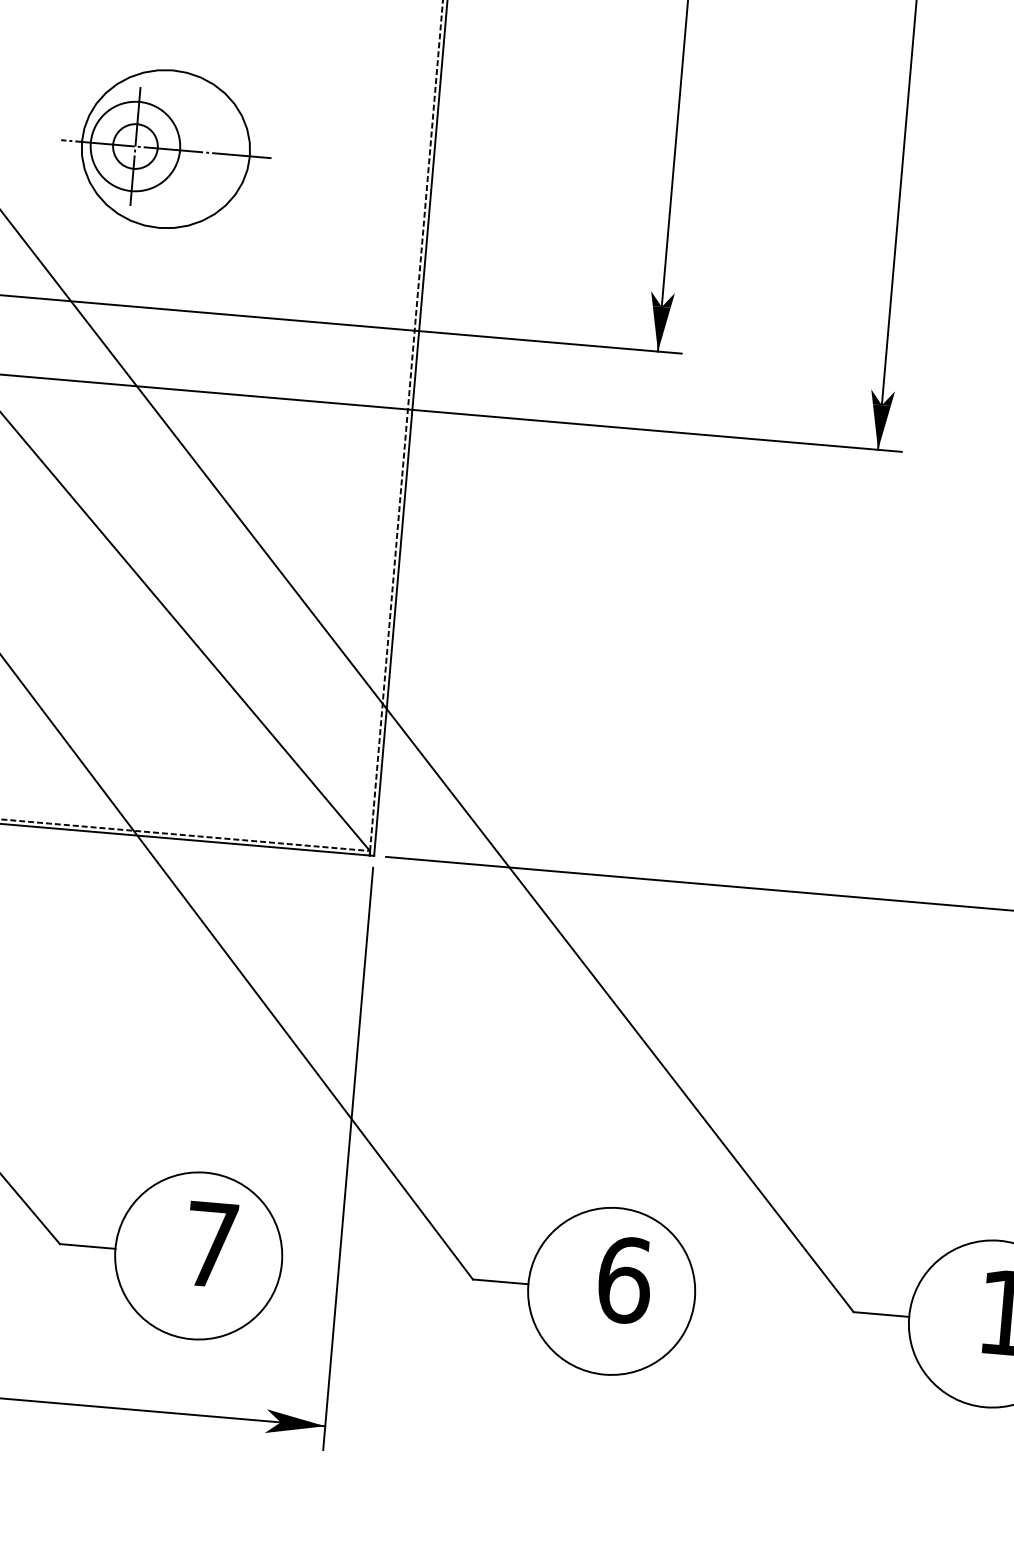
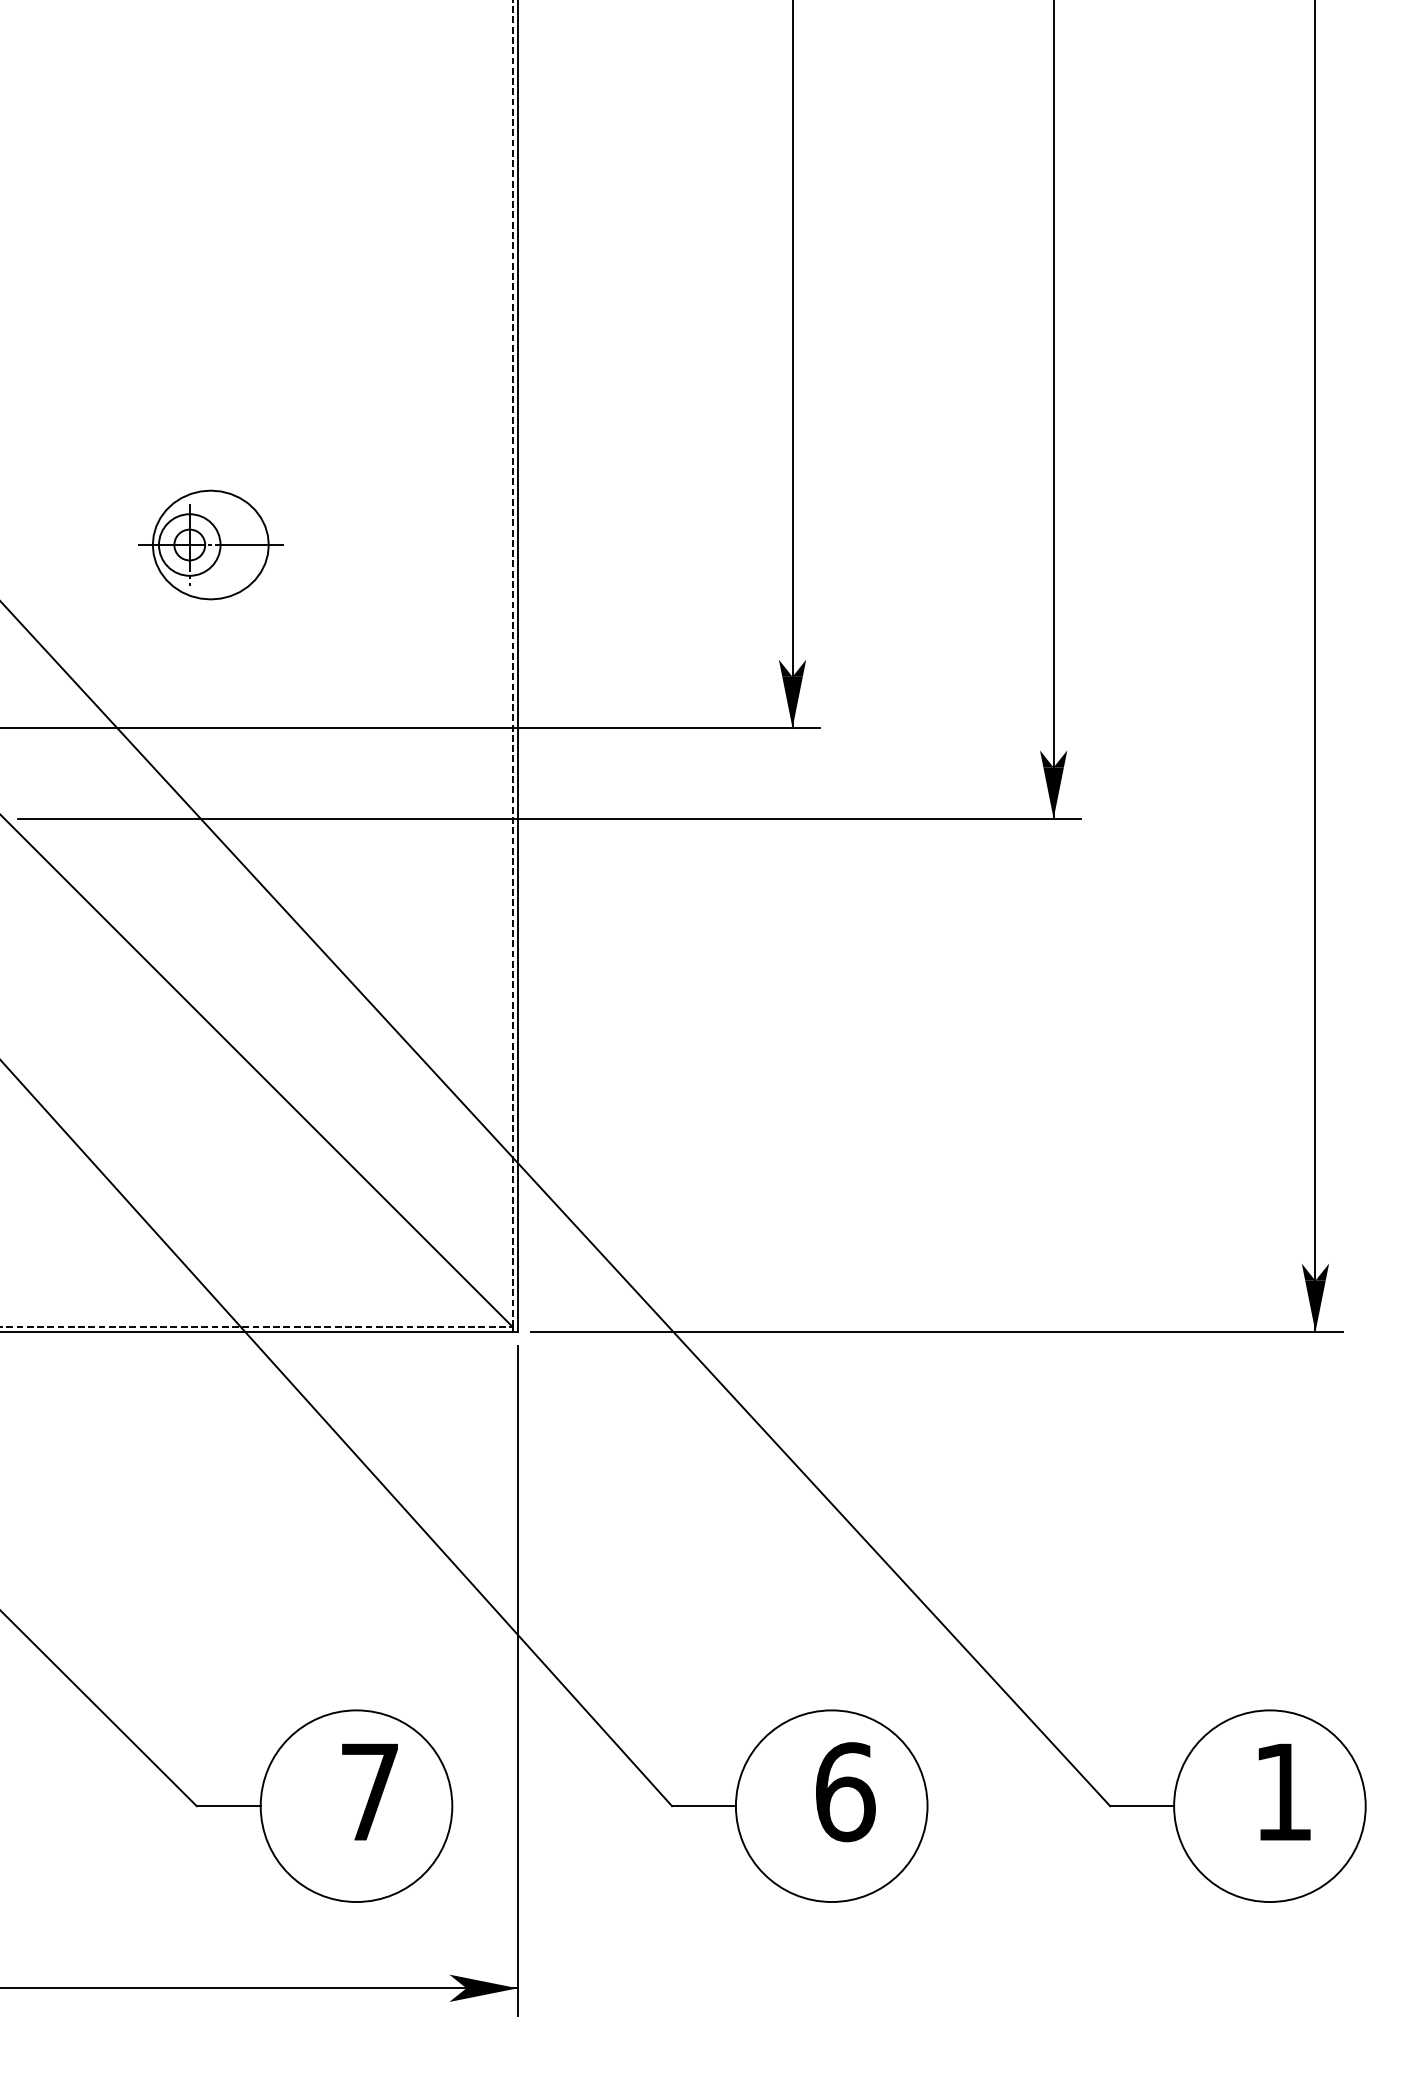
part: (165, 148) -> (210, 544), size x0.6

